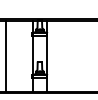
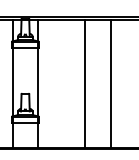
line: (73, 56) -> (85, 83), added
line: (87, 56) -> (110, 83), added

